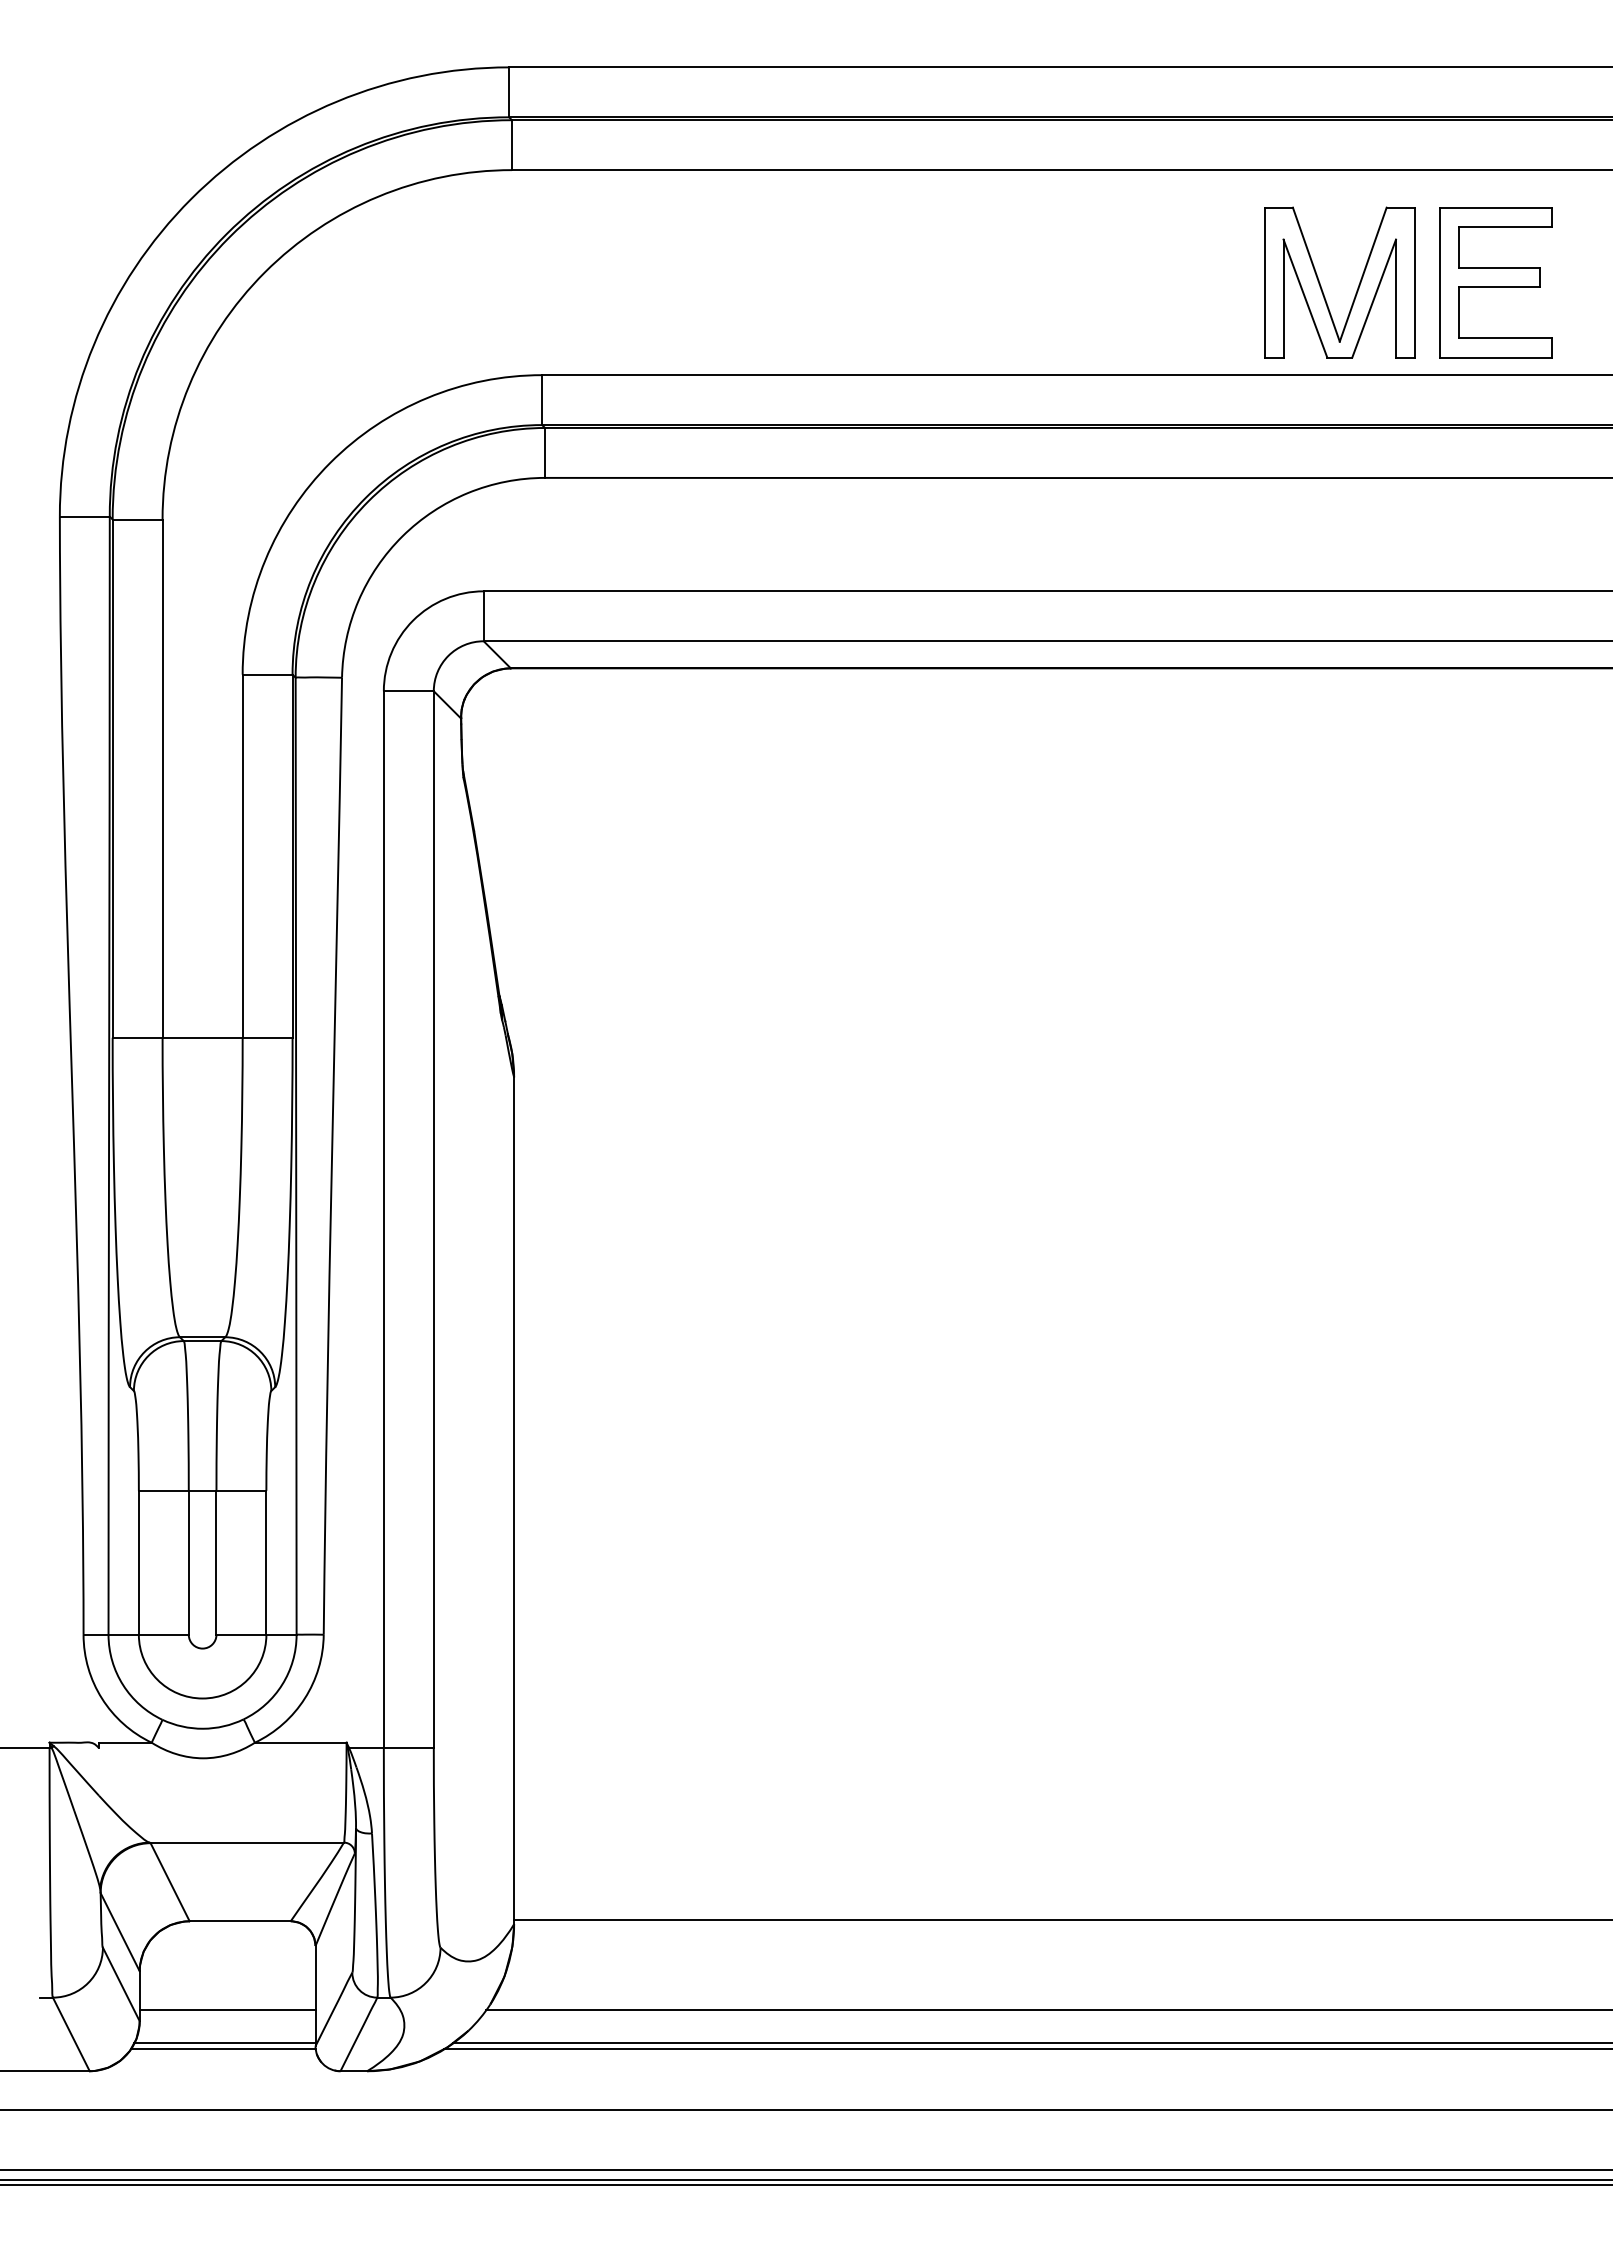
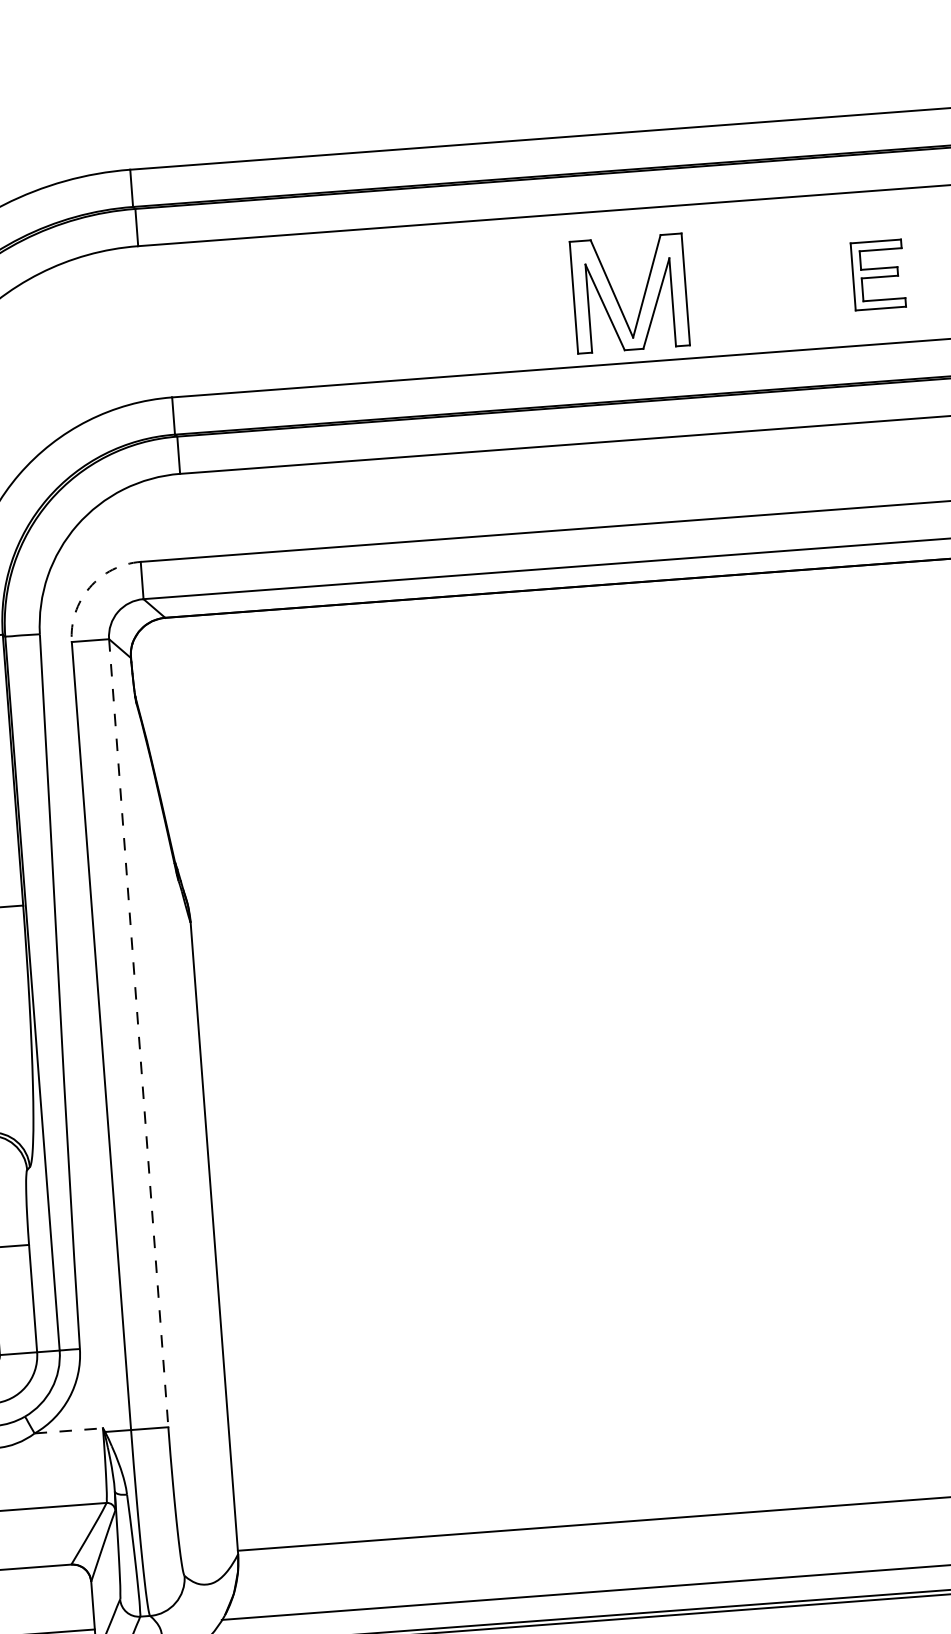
part: (1495, 282) -> (877, 274), size x0.6
part: (1322, 288) -> (617, 298), moved
arc: (413, 620) -> (89, 587), solid -> dashed
line: (433, 1220) -> (138, 1033), solid -> dashed
line: (300, 1742) -> (68, 1430), solid -> dashed

